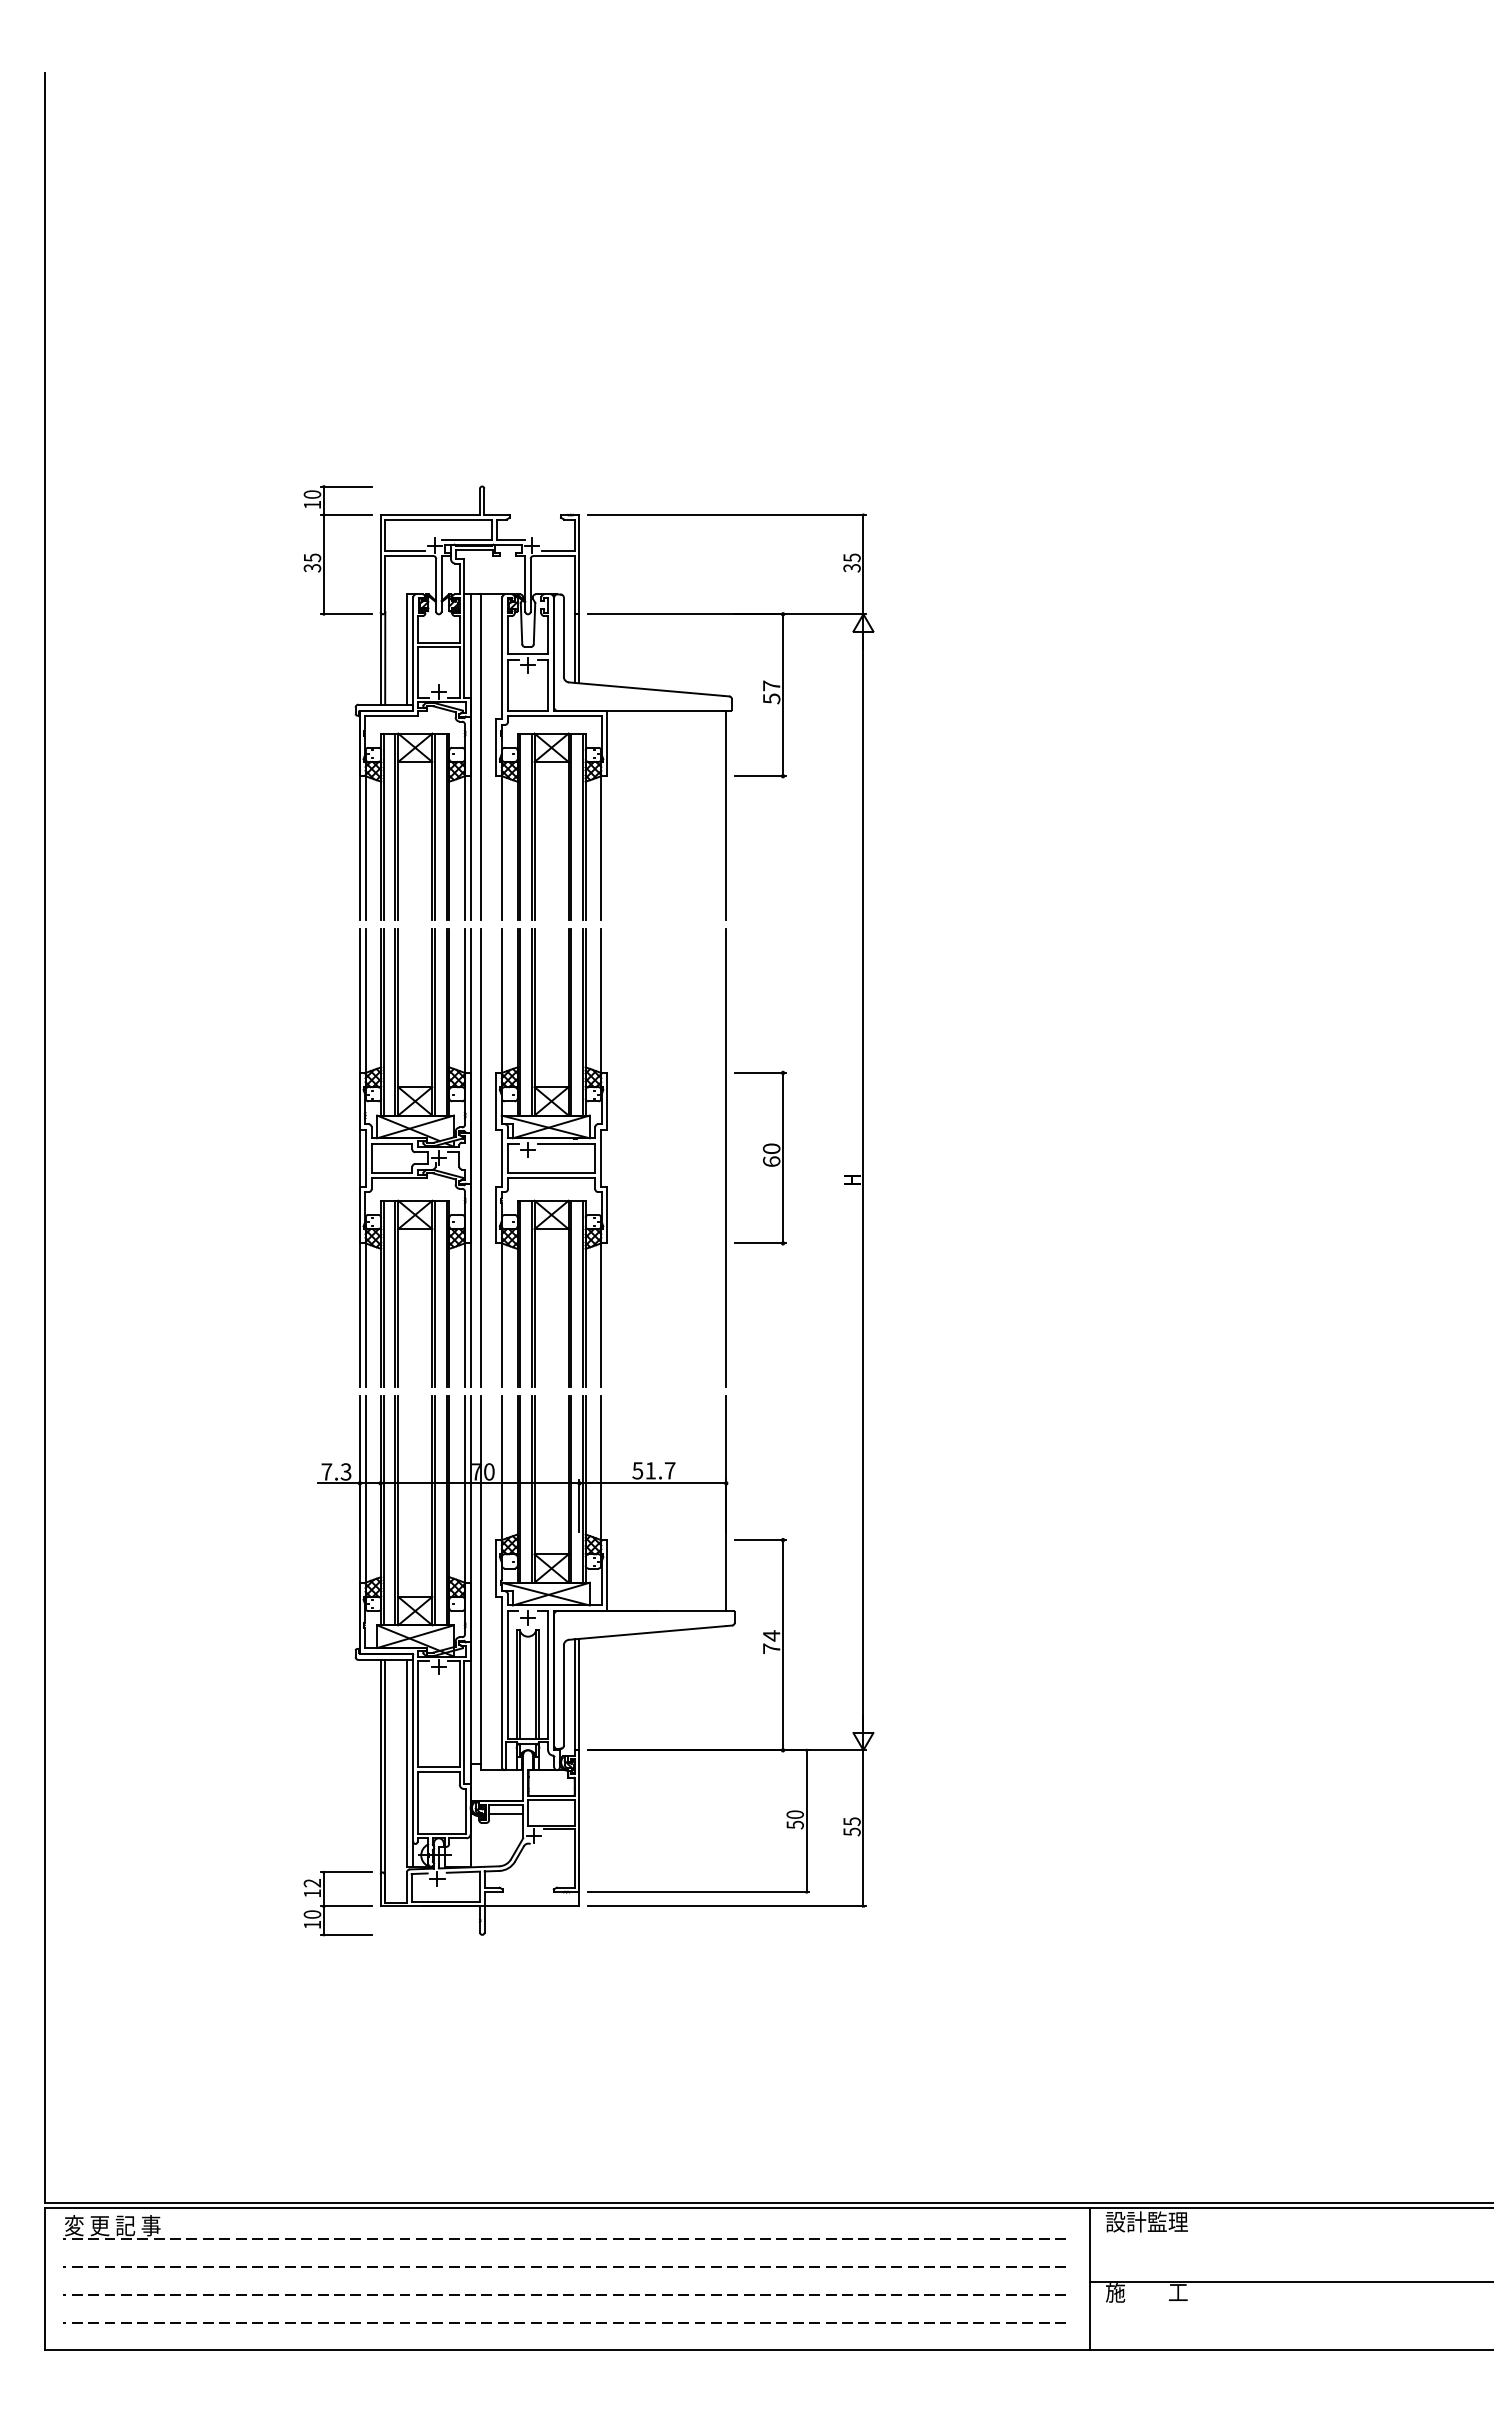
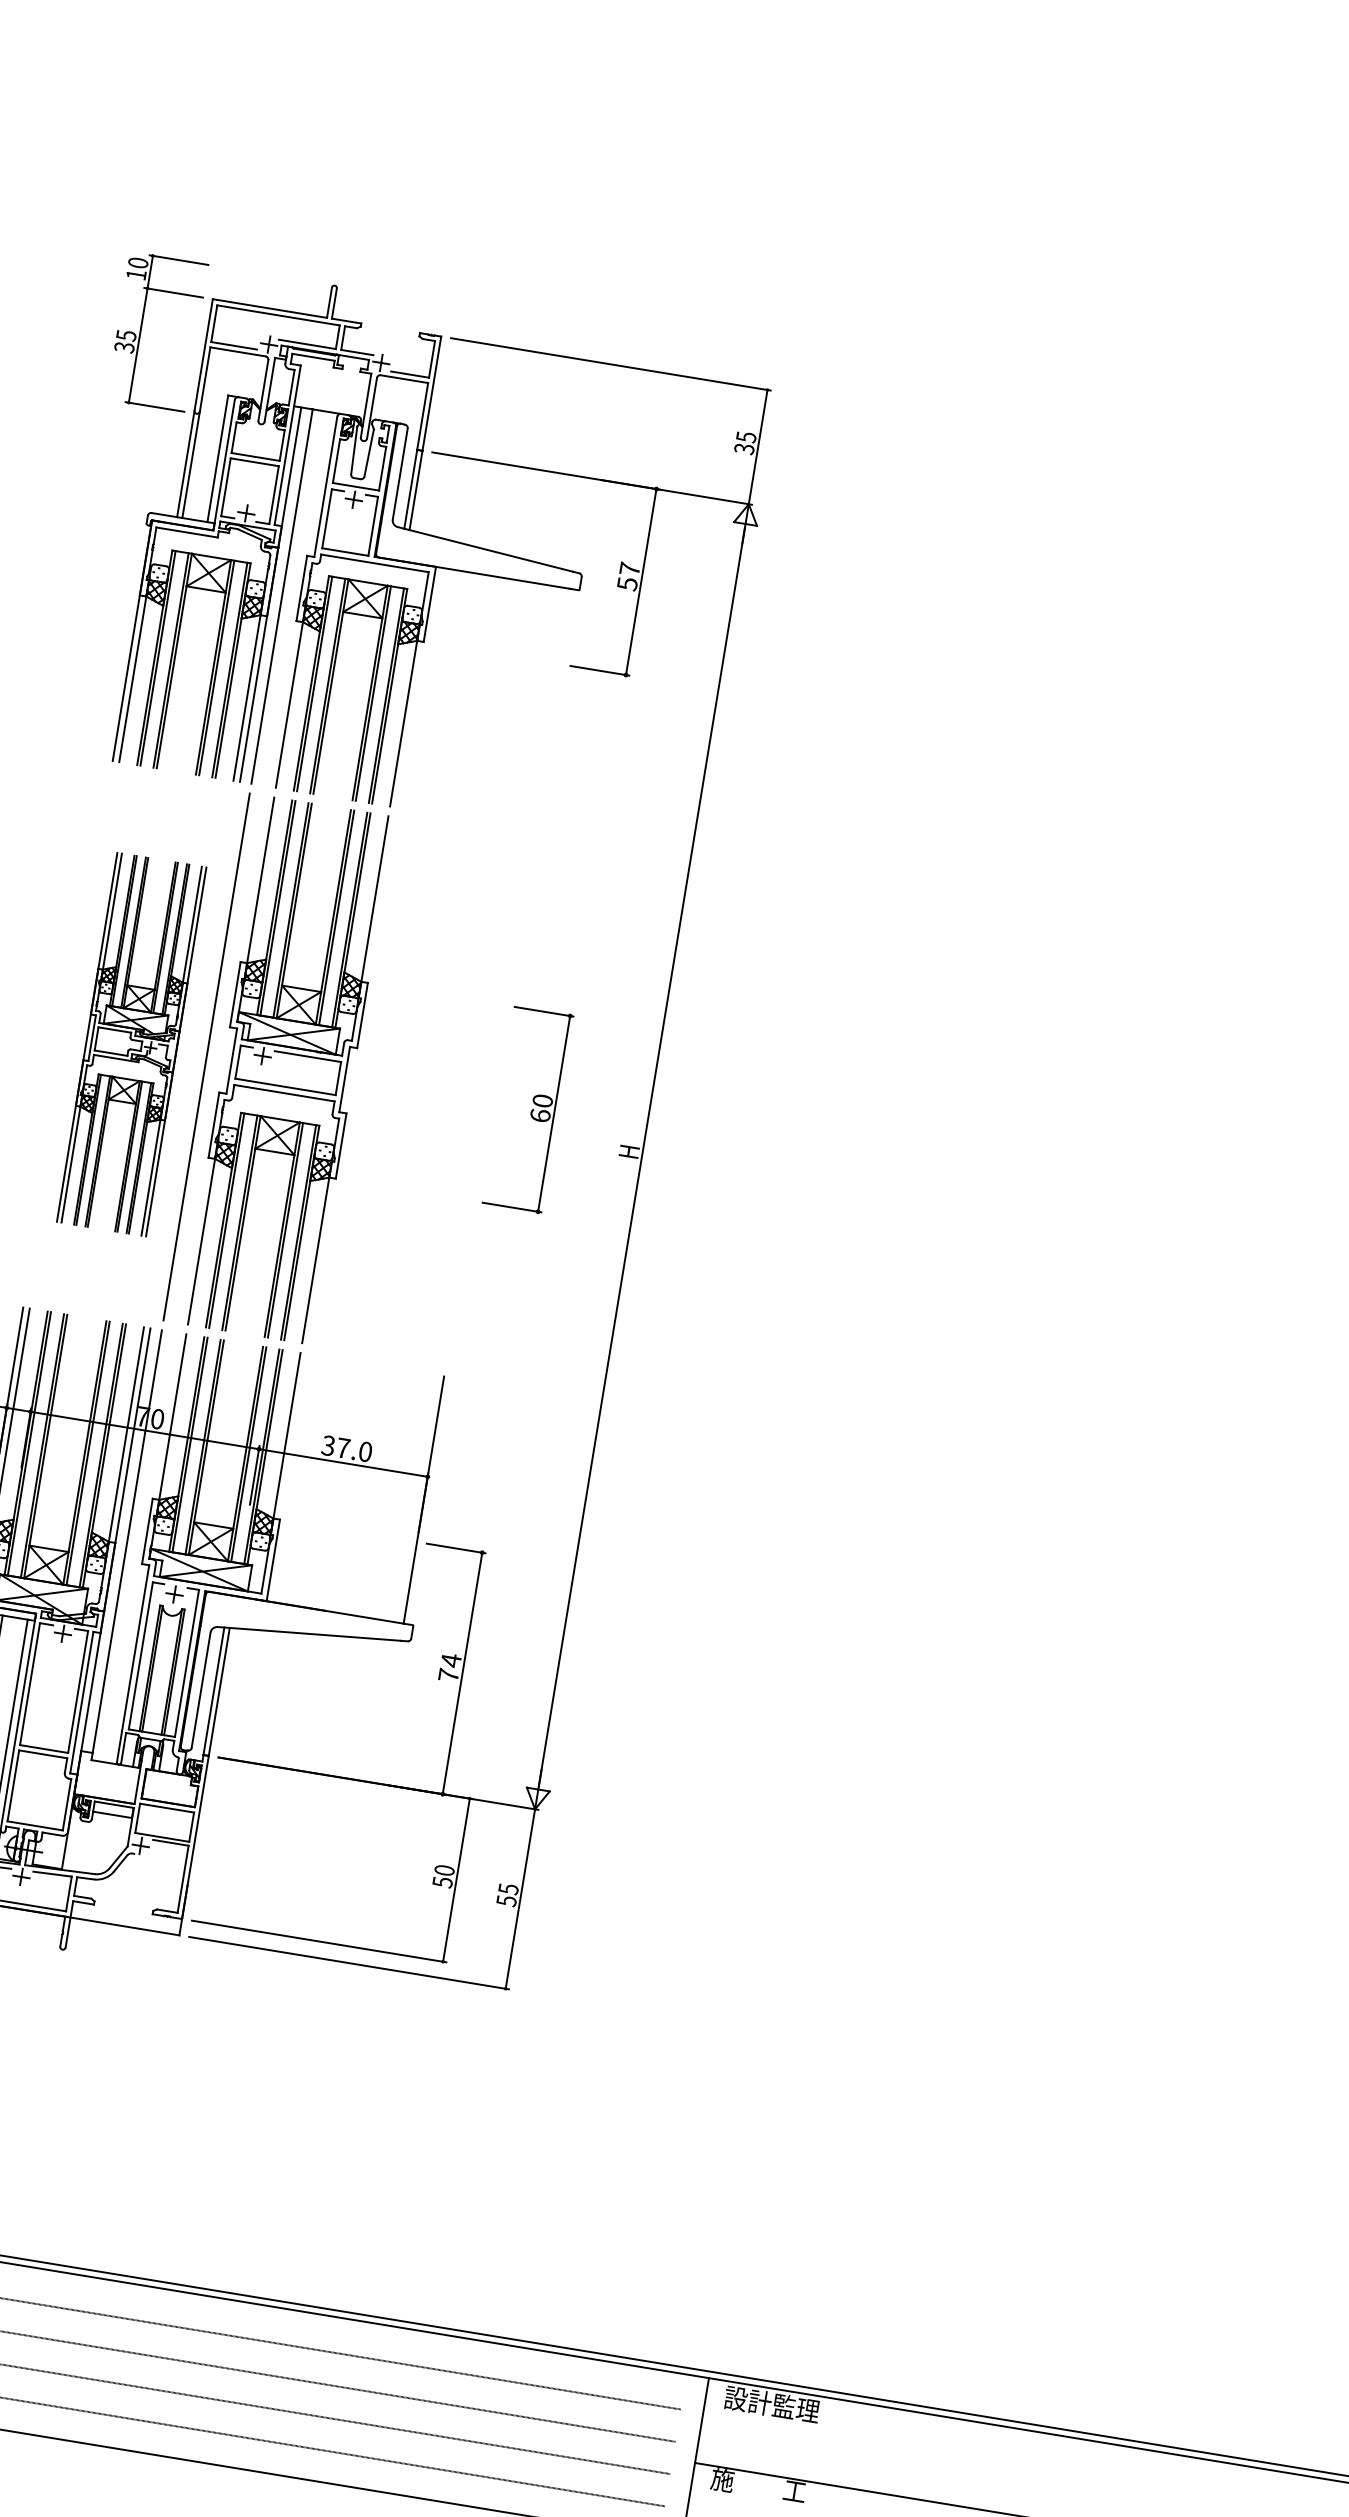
line: (726, 815) -> (553, 709), removed
part: (415, 1157) -> (131, 1044), size x0.7
line: (726, 1157) -> (489, 1102), removed
text: (654, 1470) -> (347, 1448), 51.7 -> 37.0

